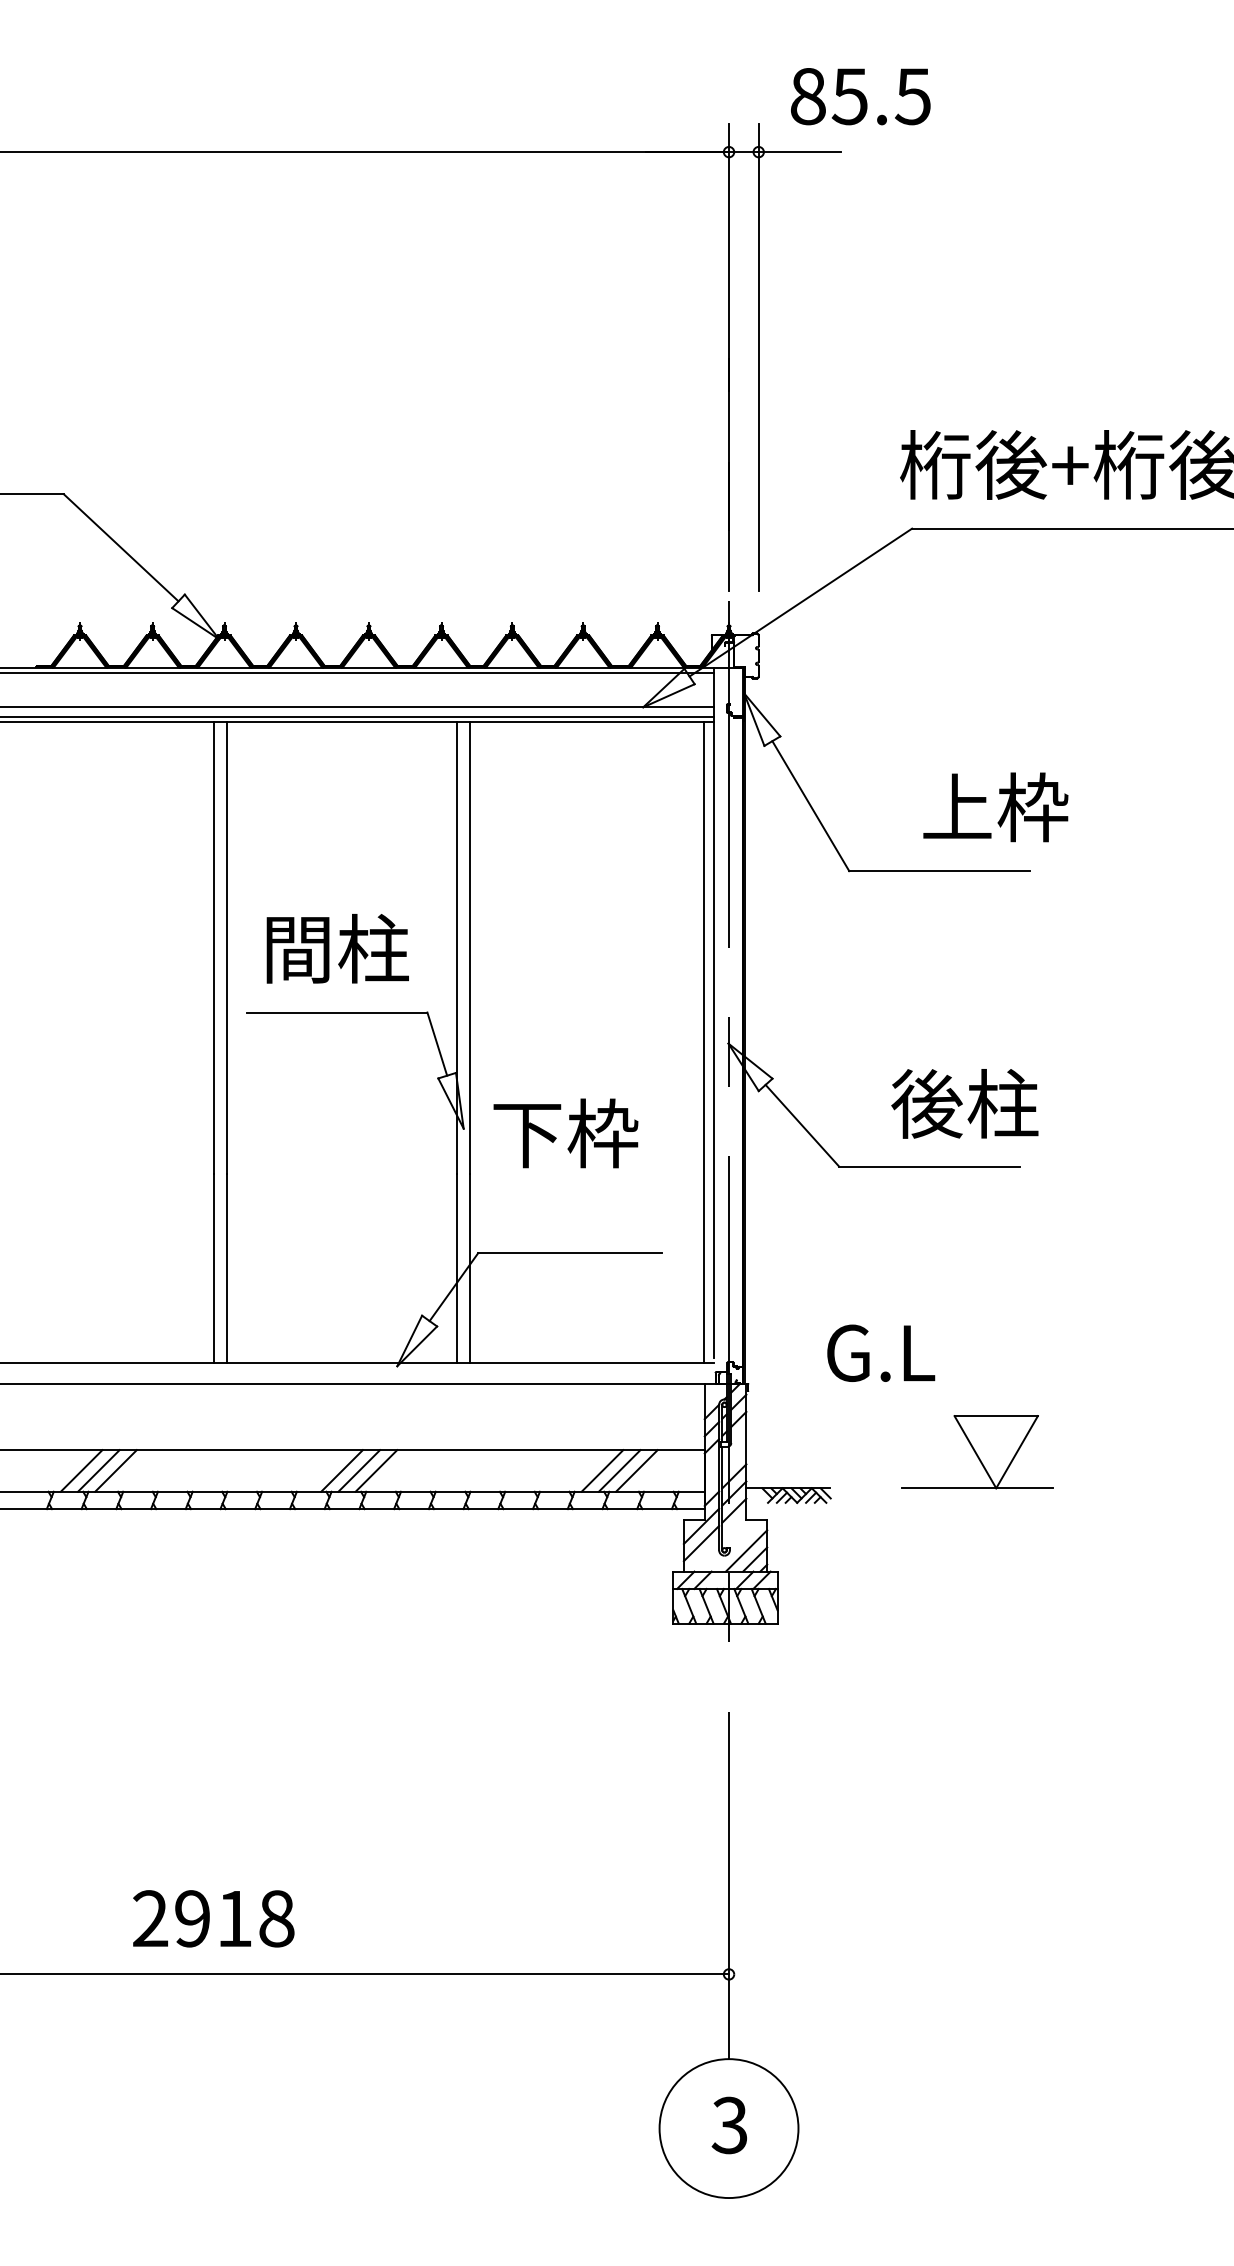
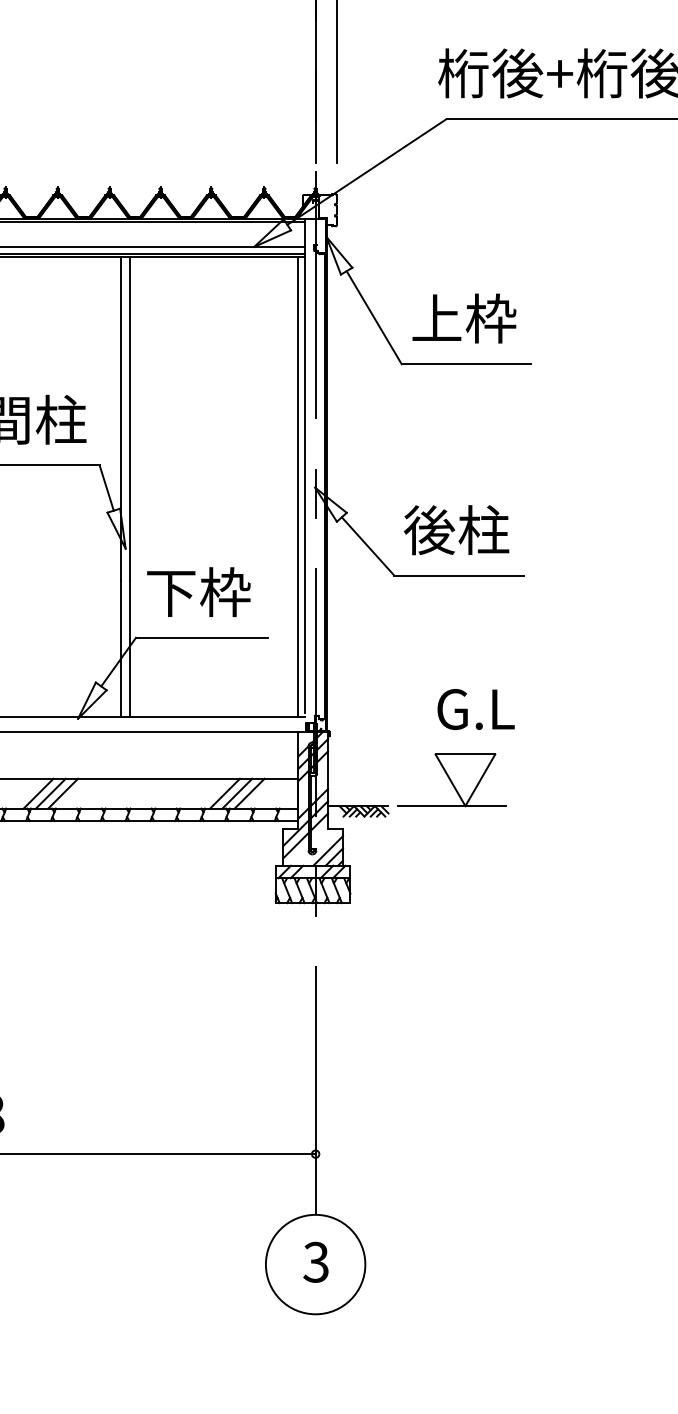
text: (995, 807) -> (464, 318), moved
text: (964, 1103) -> (456, 529), moved
text: (565, 1133) -> (198, 592), moved
text: (881, 1352) -> (476, 708), moved
part: (977, 1452) -> (452, 780), moved

